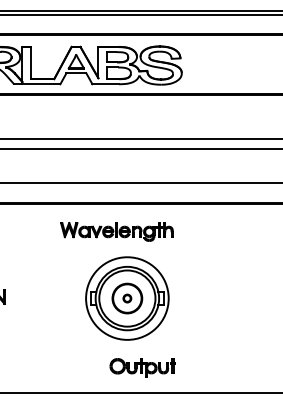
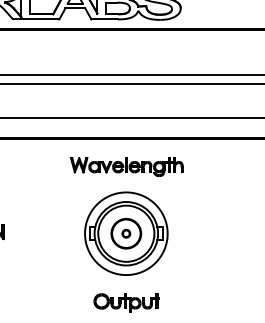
part: (116, 231) -> (126, 166), moved
part: (142, 367) -> (126, 302), moved

